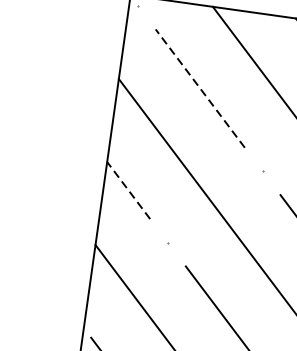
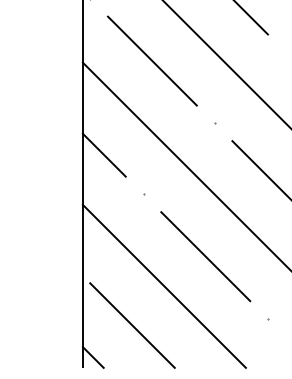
line: (200, 89) -> (152, 61), dashed -> solid
line: (127, 189) -> (103, 154), dashed -> solid

